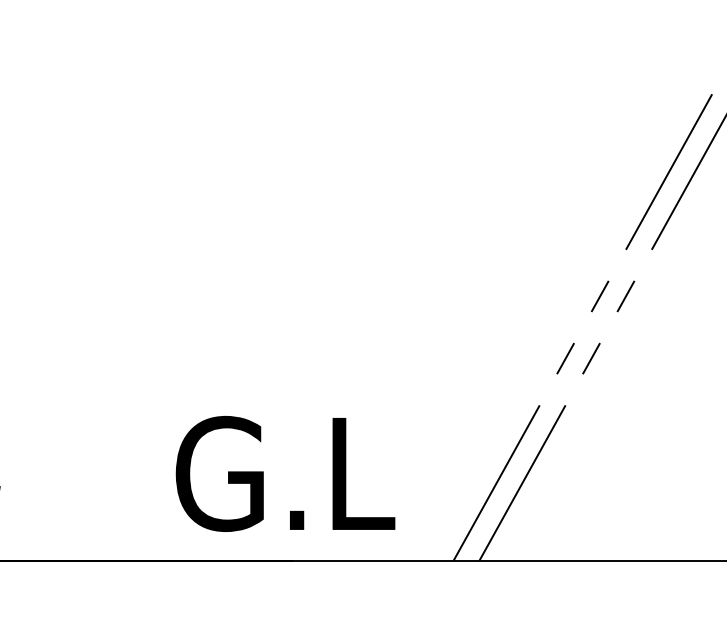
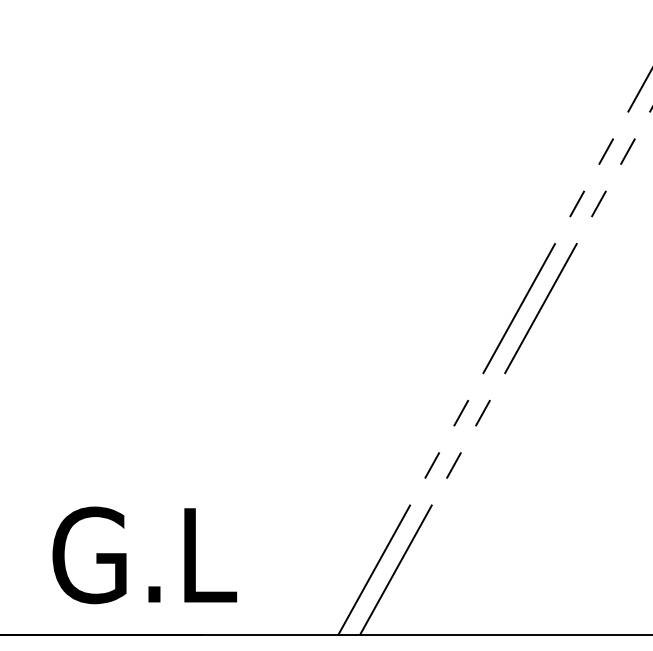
text: (285, 474) -> (144, 555), moved

